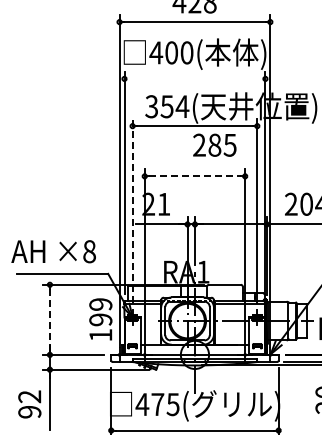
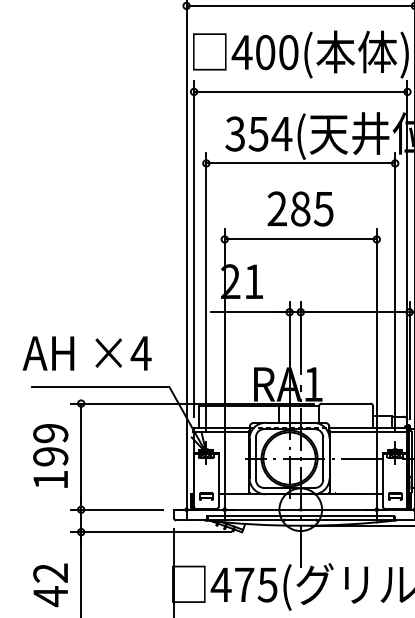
line: (194, 78) -> (300, 91), added
text: (214, 144) -> (300, 207), moved
line: (194, 176) -> (300, 239), dashed -> solid
line: (132, 210) -> (206, 291), dashed -> solid
text: (89, 251) -> (141, 353), ×8 -> ×4
line: (49, 319) -> (80, 456), dashed -> solid
text: (100, 319) -> (50, 456), moved
text: (29, 412) -> (50, 596), 92 -> 42

